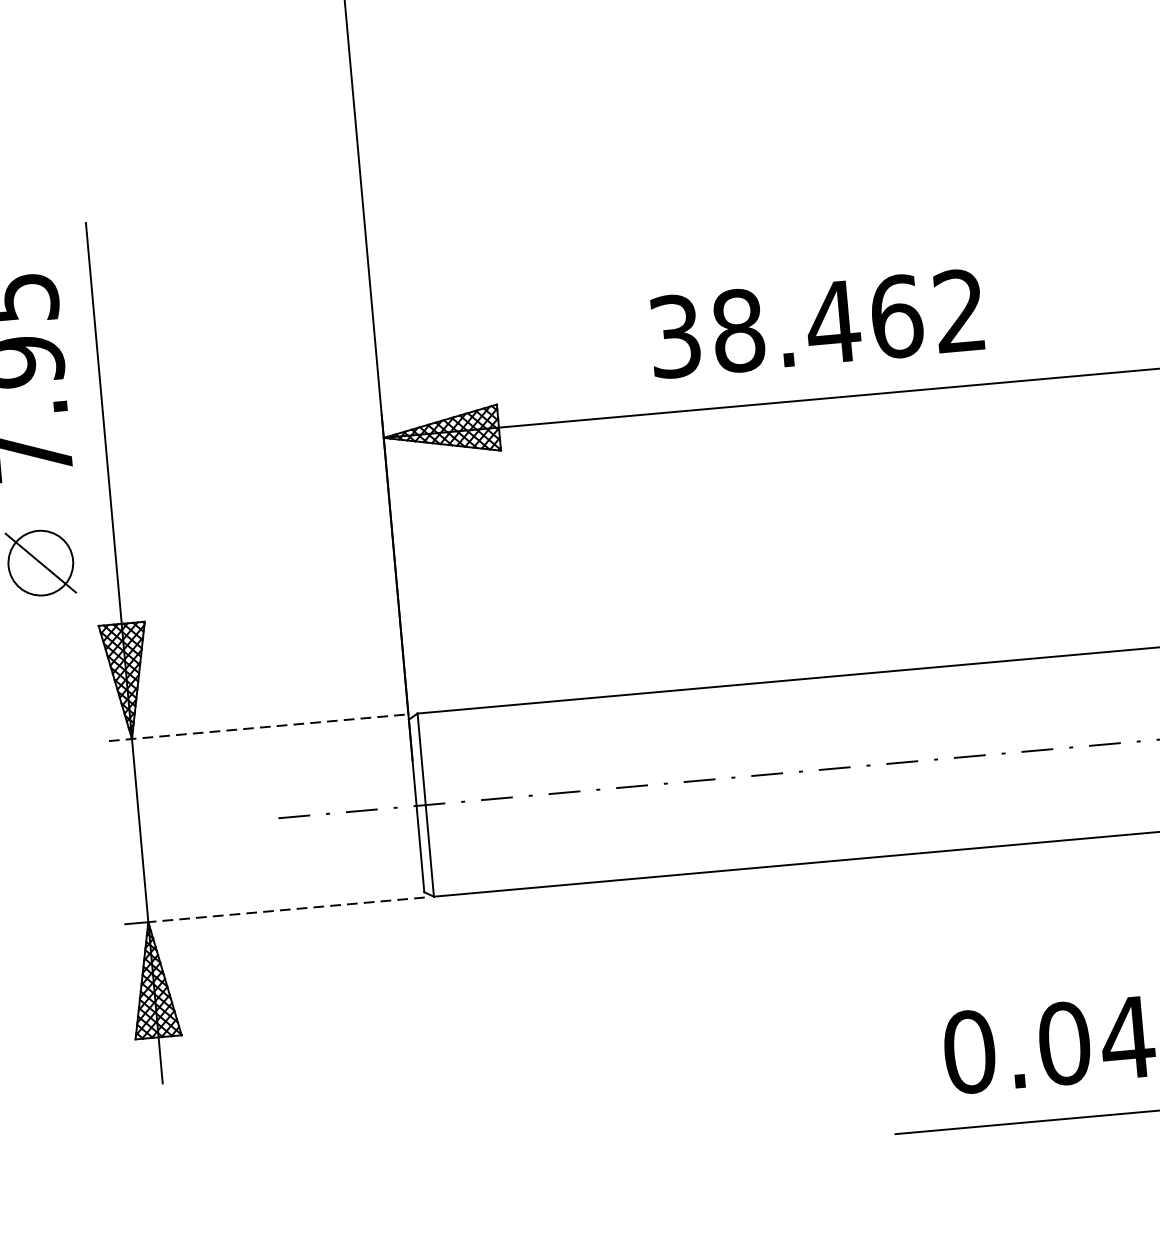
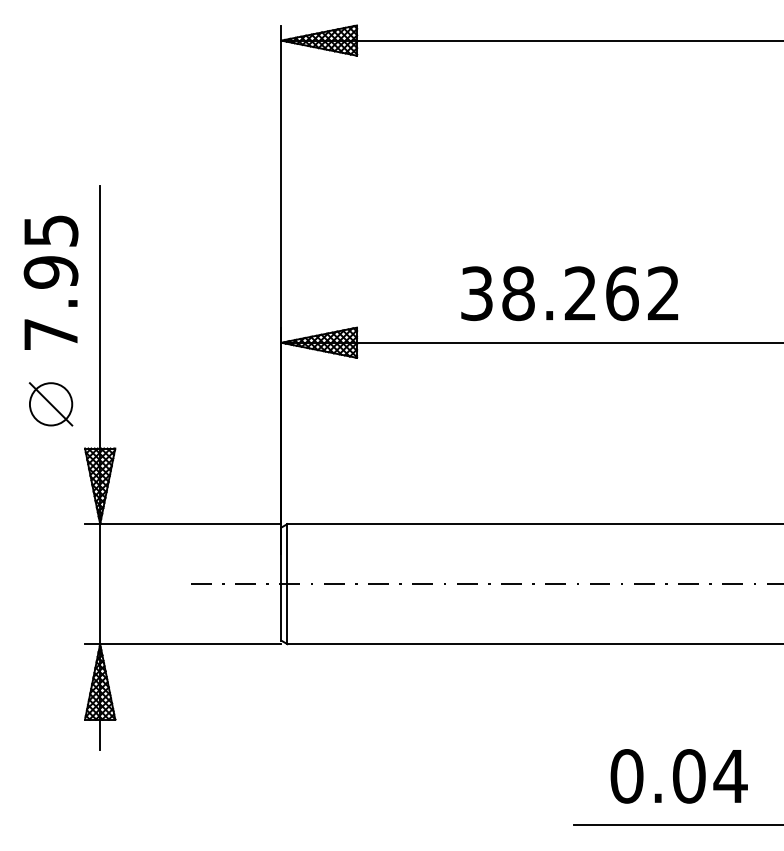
text: (833, 322) -> (580, 293), 38.462 -> 38.262
line: (259, 728) -> (183, 524), dashed -> solid
line: (286, 910) -> (190, 644), dashed -> solid

